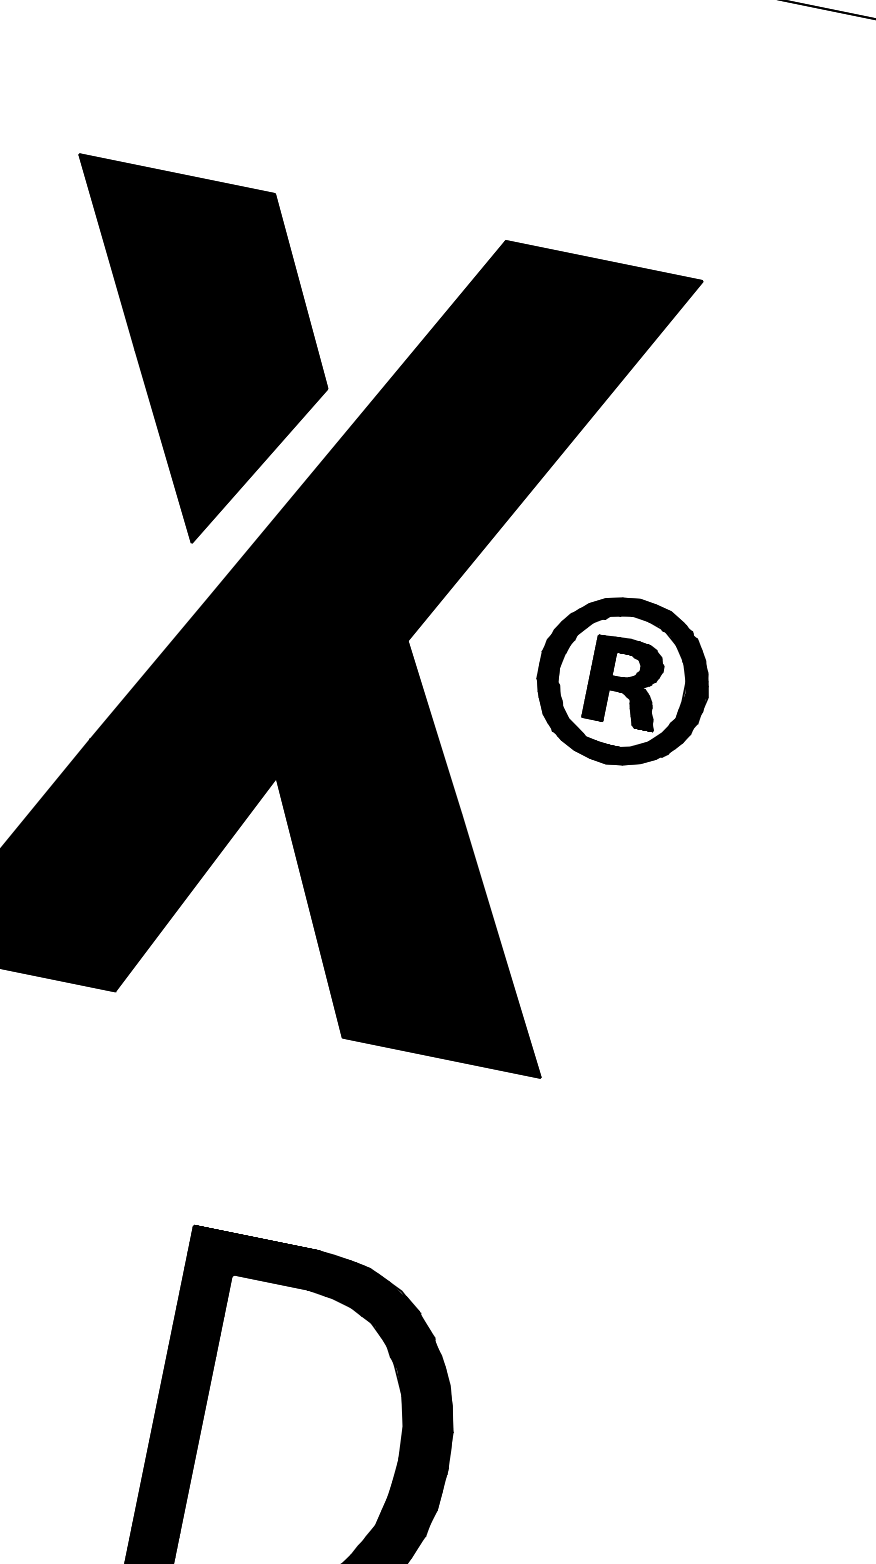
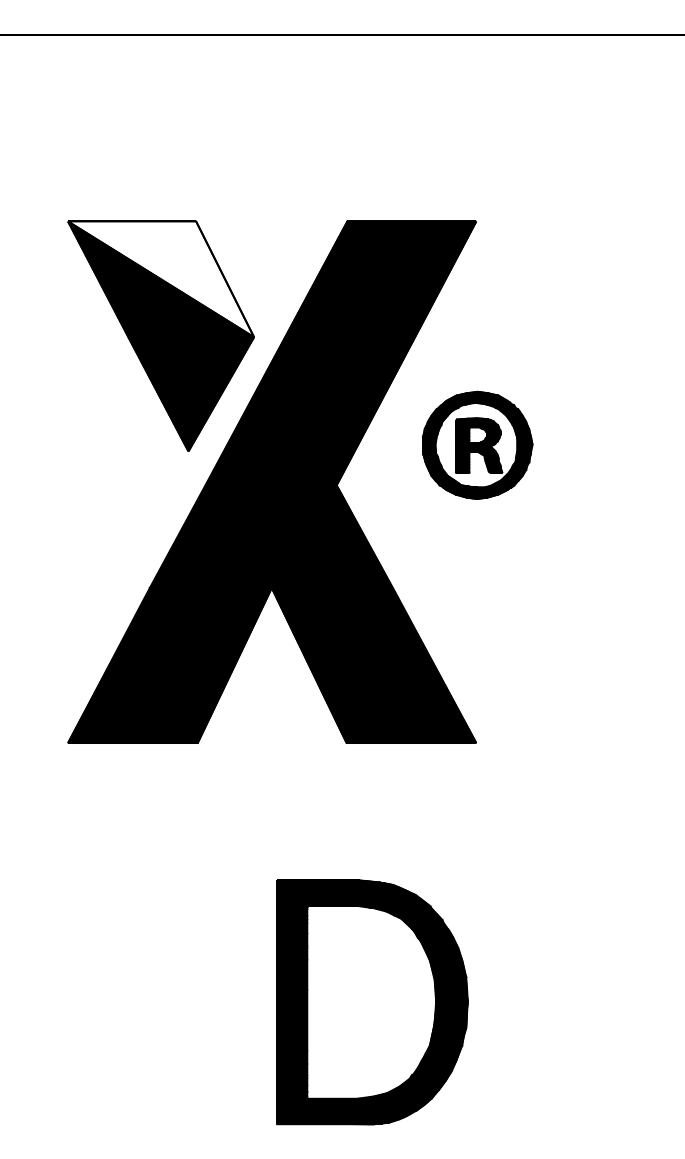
fill: (203, 271) -> (161, 279), removed
part: (623, 680) -> (477, 444), moved

